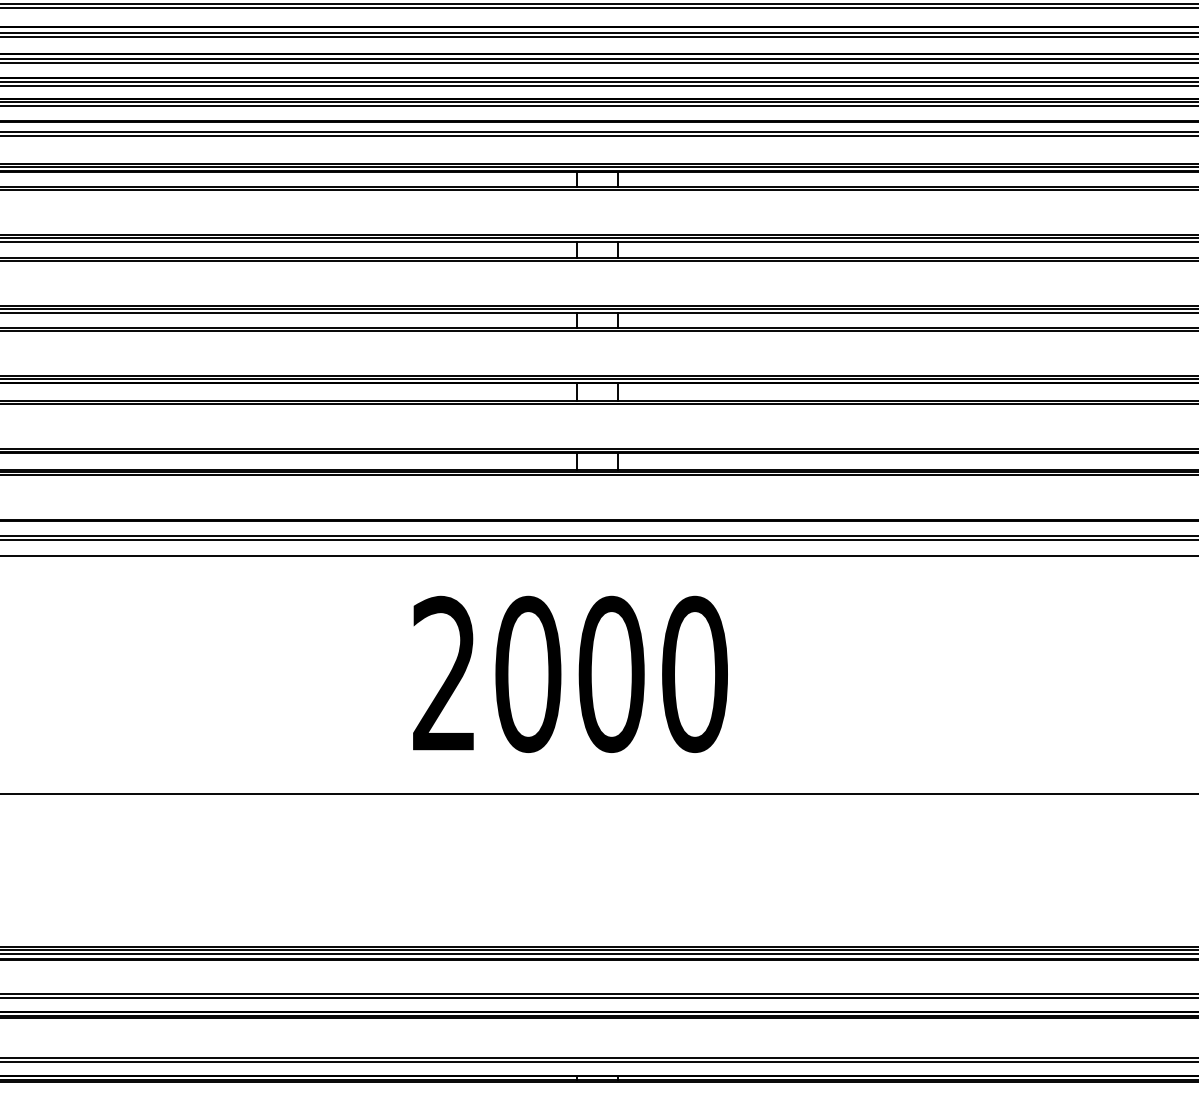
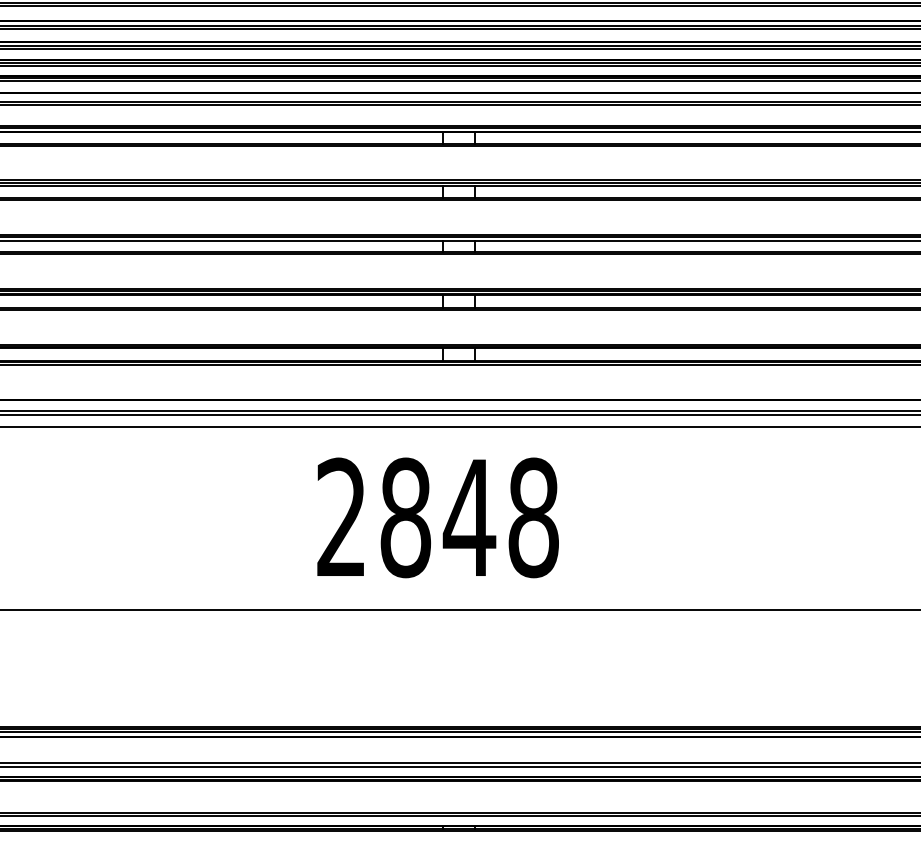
text: (611, 673) -> (469, 517), 2000 -> 2848

